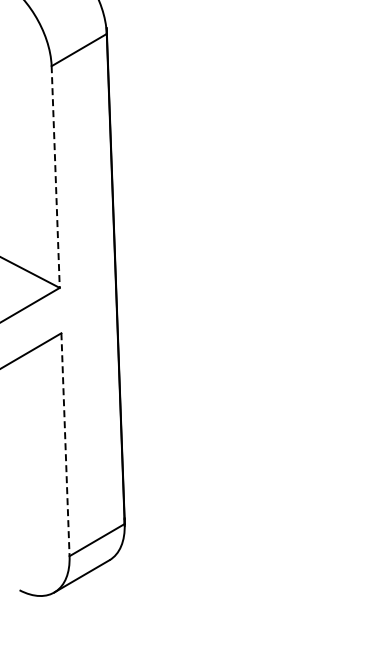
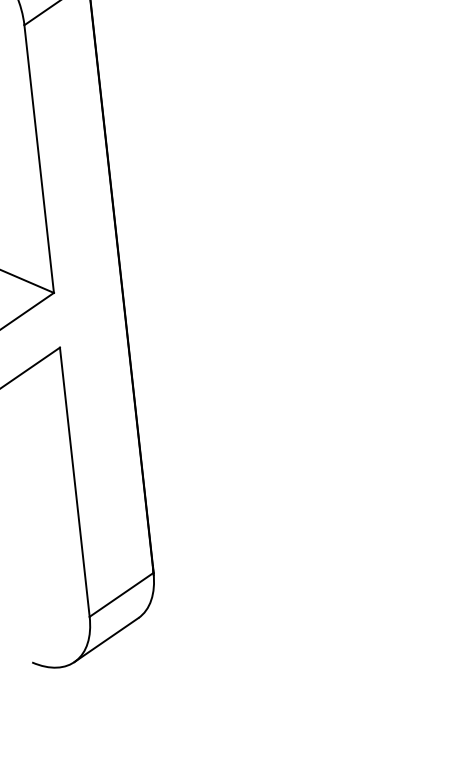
line: (55, 177) -> (38, 159), dashed -> solid
line: (65, 444) -> (74, 481), dashed -> solid

